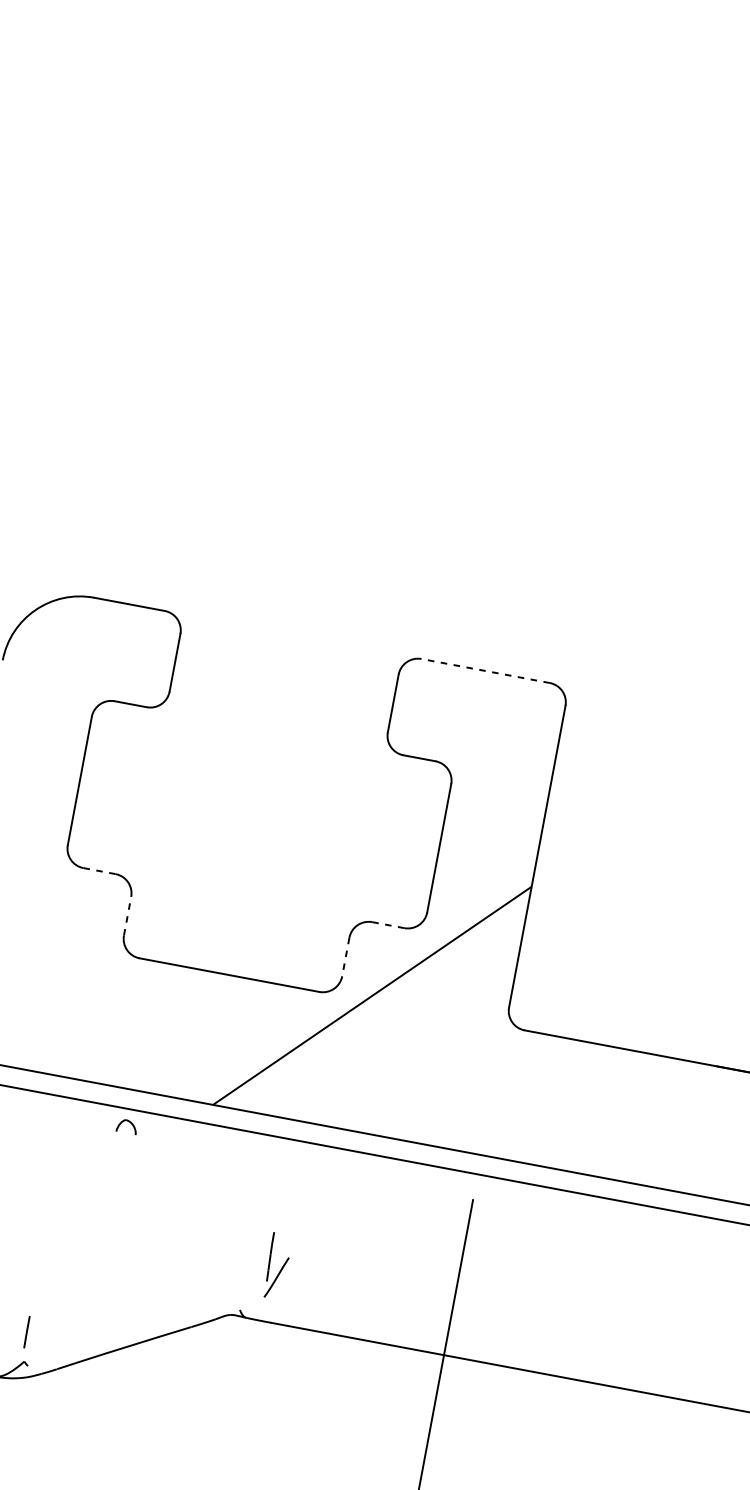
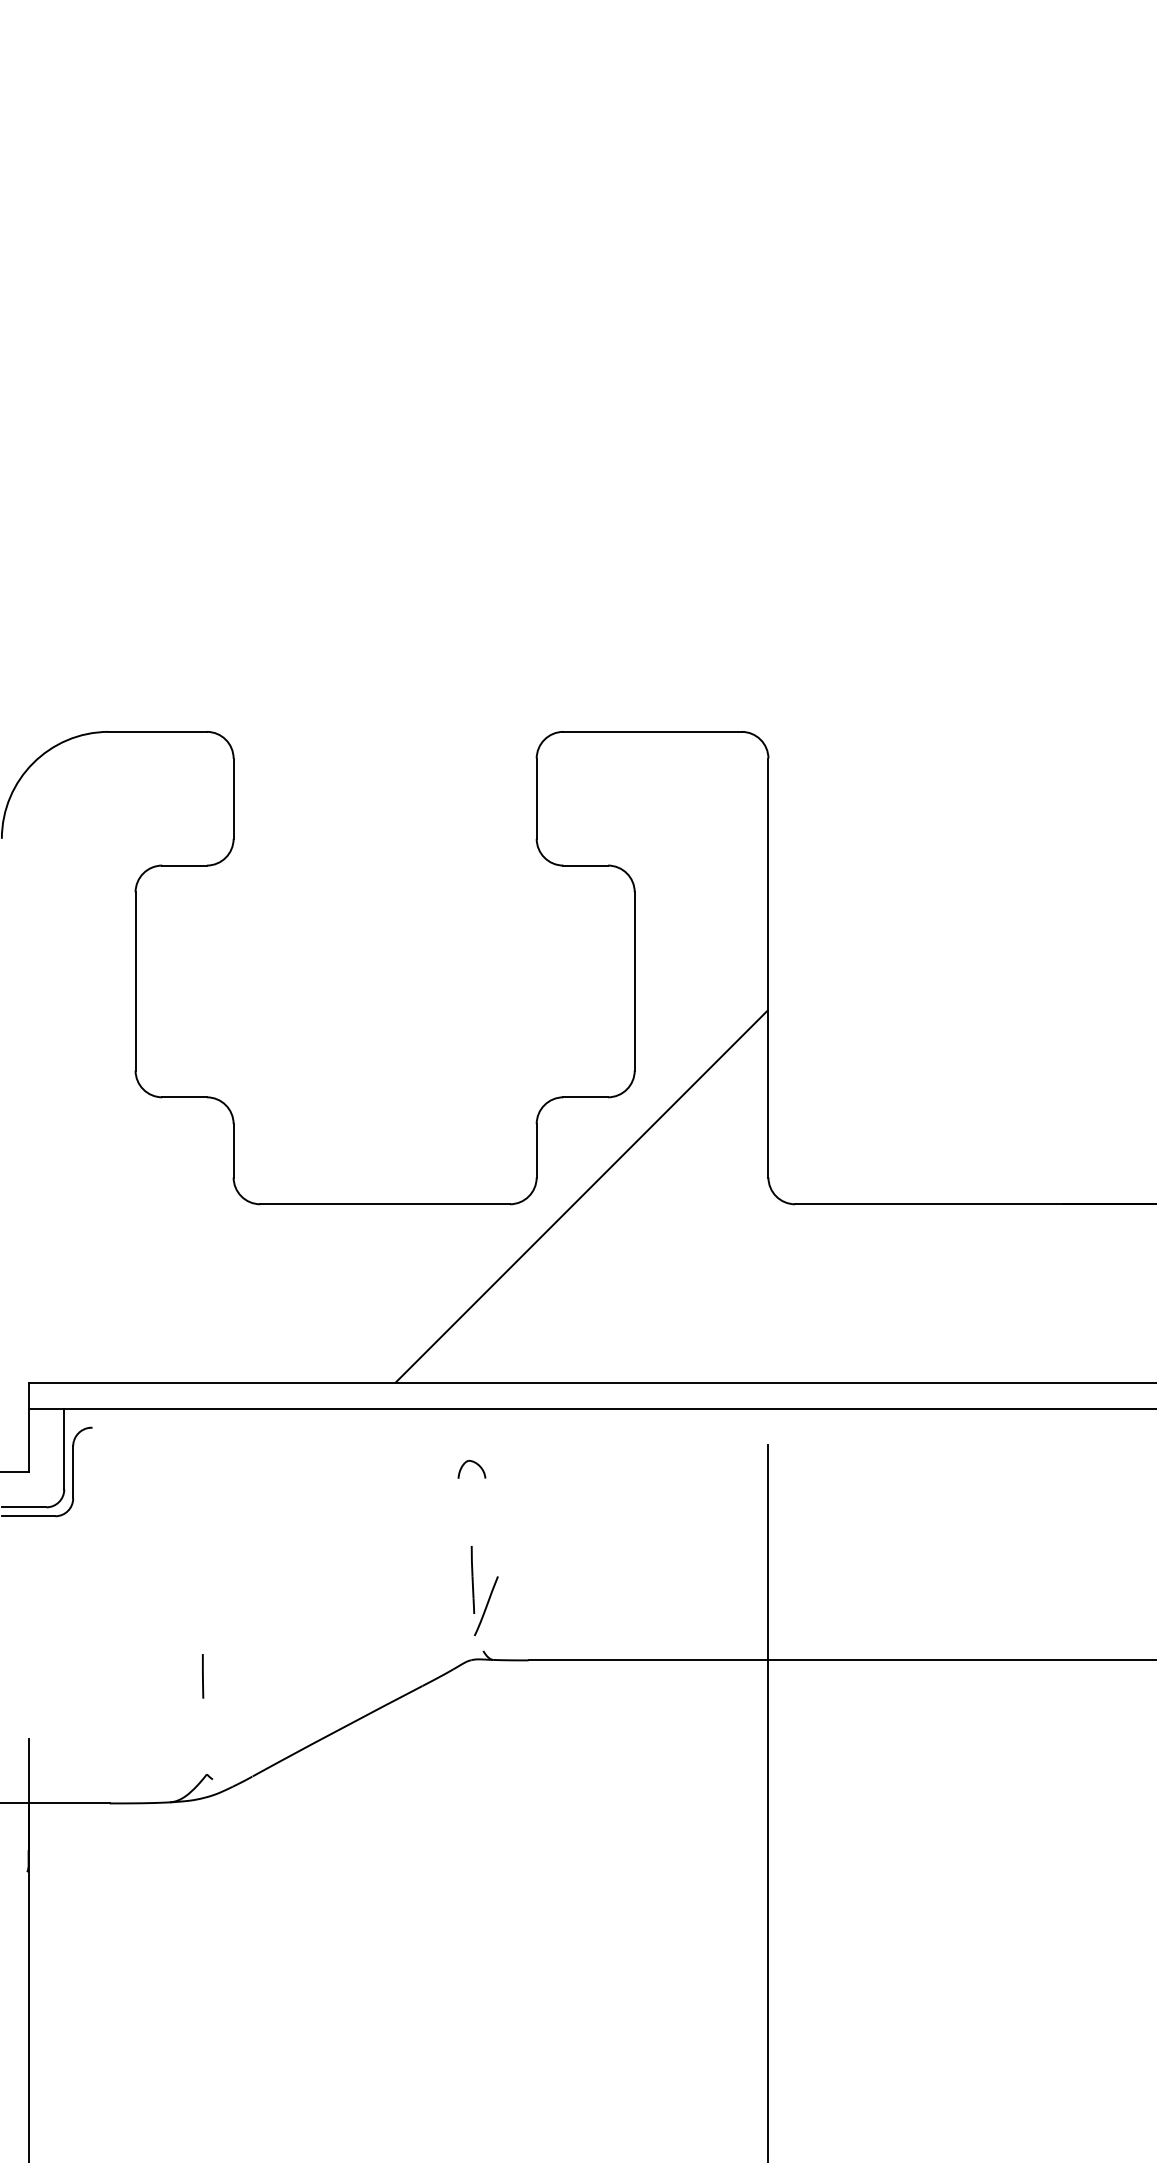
line: (485, 670) -> (652, 731), dashed -> solid
line: (99, 871) -> (184, 1097), dashed -> solid
line: (127, 915) -> (233, 1150), dashed -> solid
line: (388, 925) -> (585, 1097), dashed -> solid
line: (345, 956) -> (536, 1150), dashed -> solid
part: (127, 1126) -> (471, 1468), moved
part: (281, 1268) -> (490, 1592), moved
line: (27, 1332) -> (203, 1676), moved

